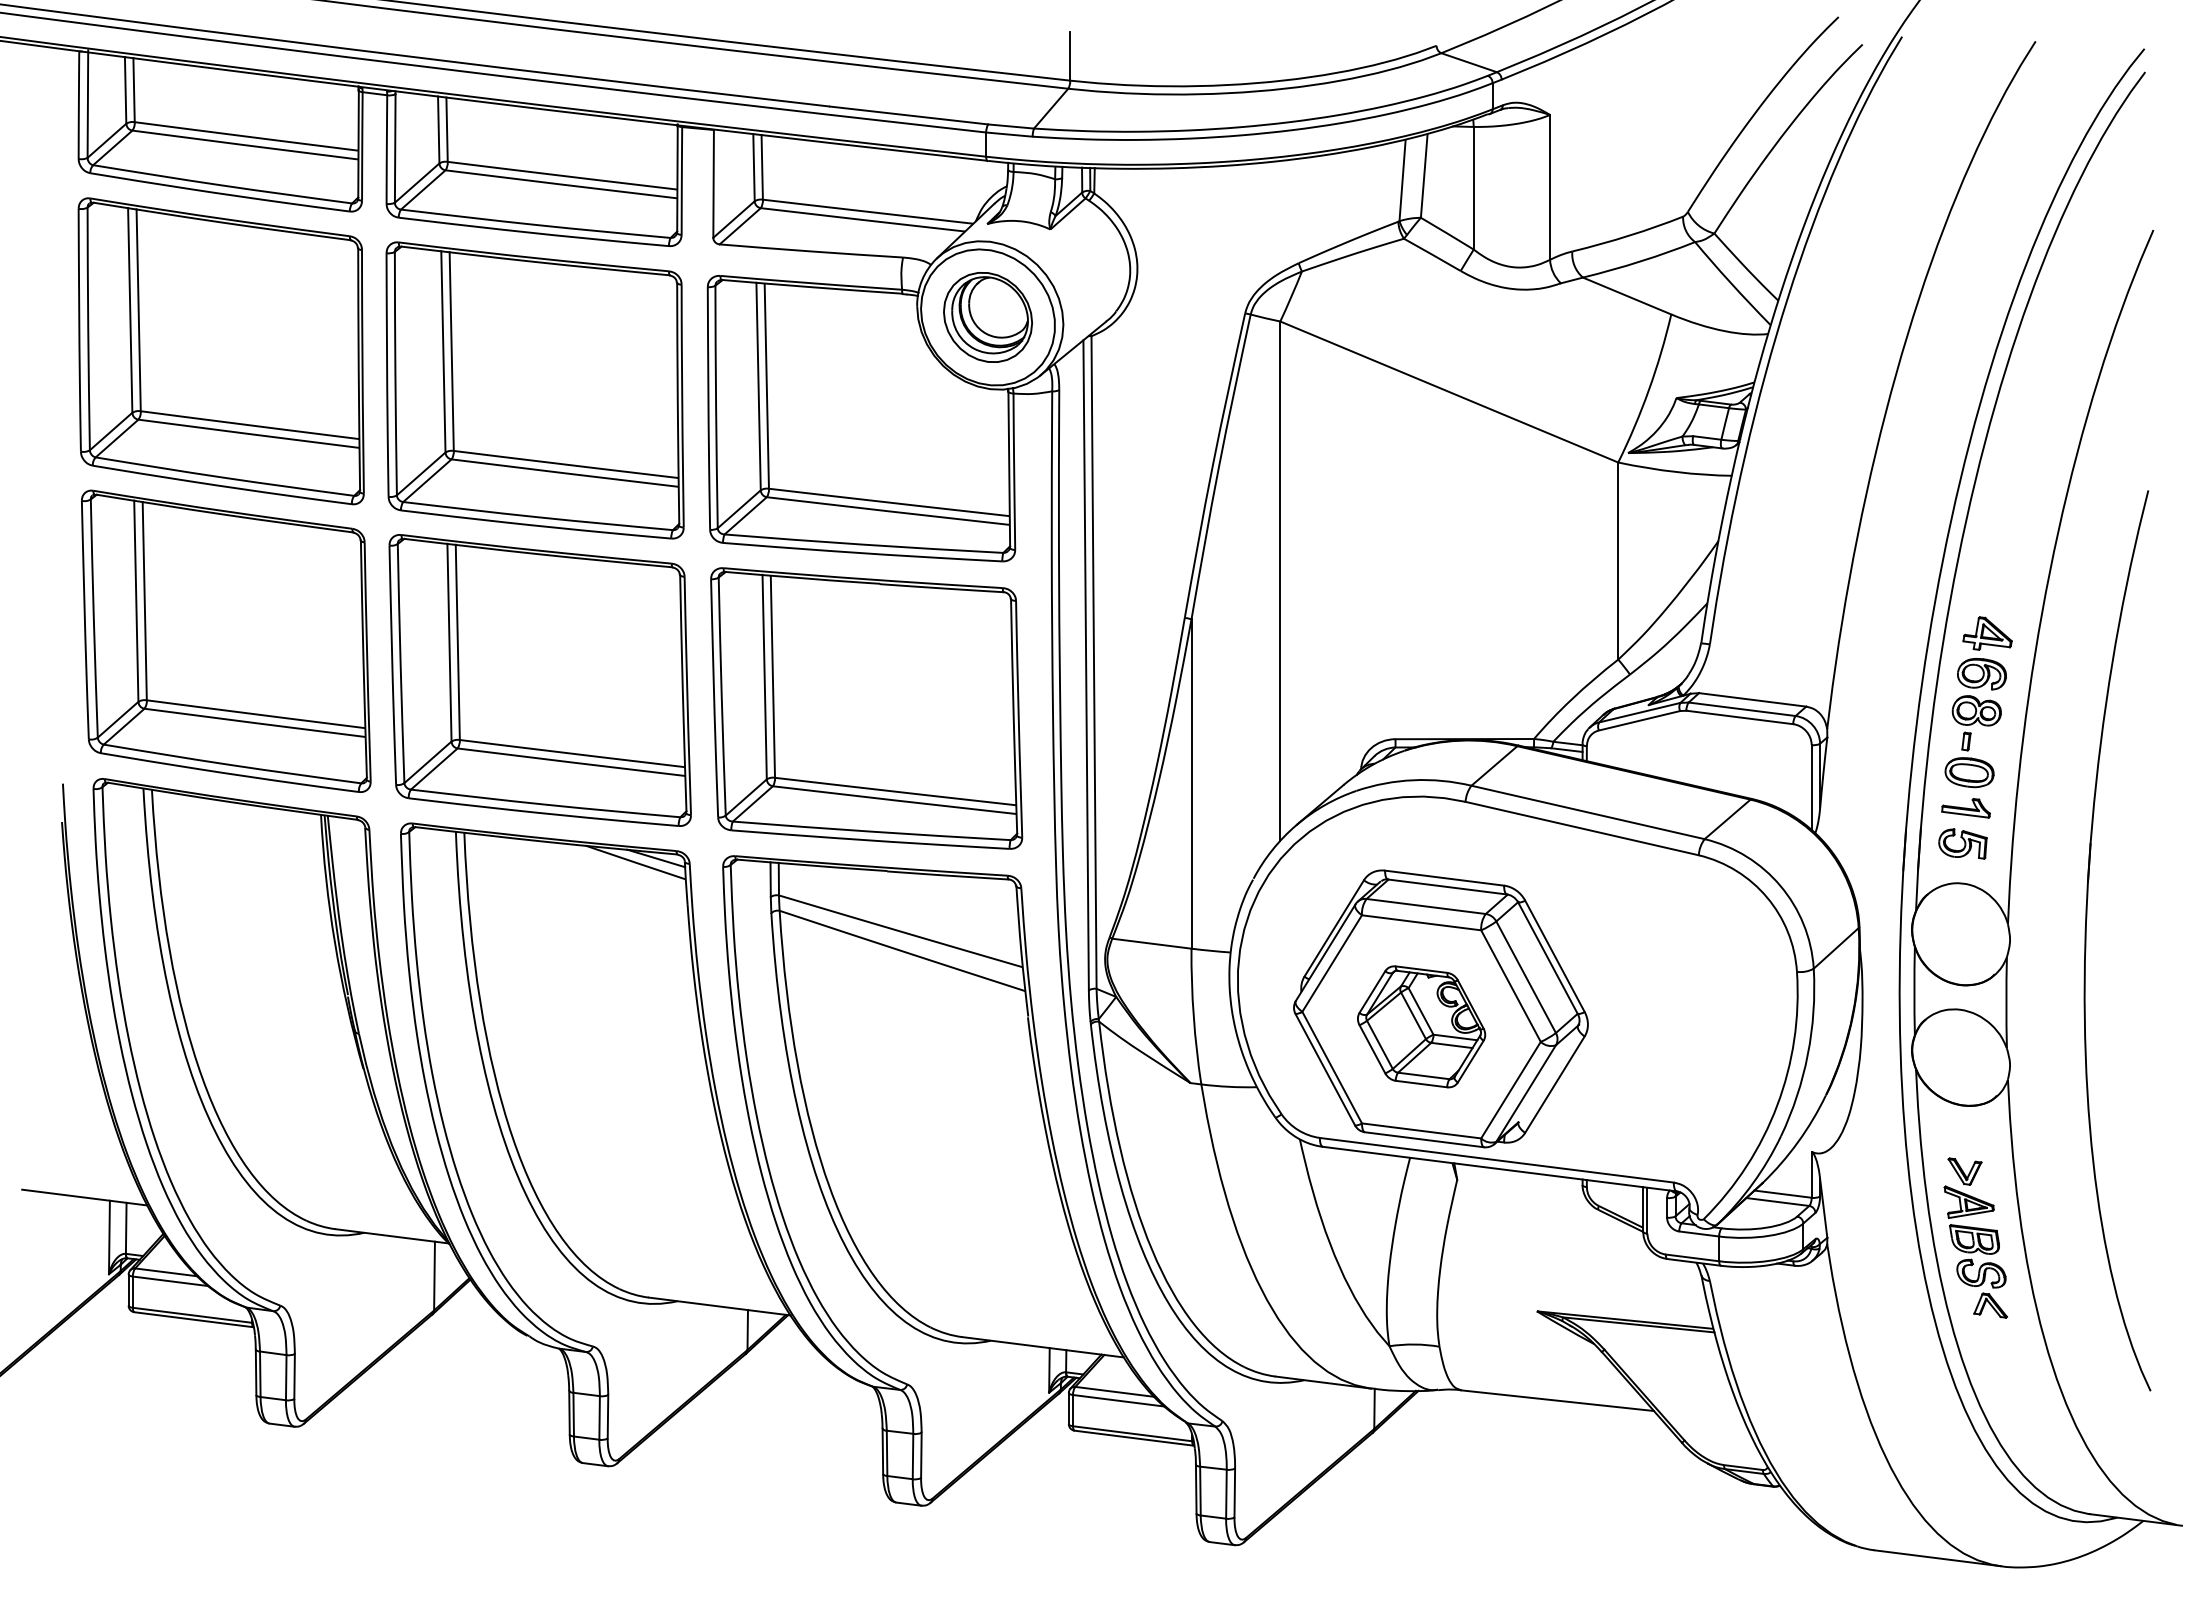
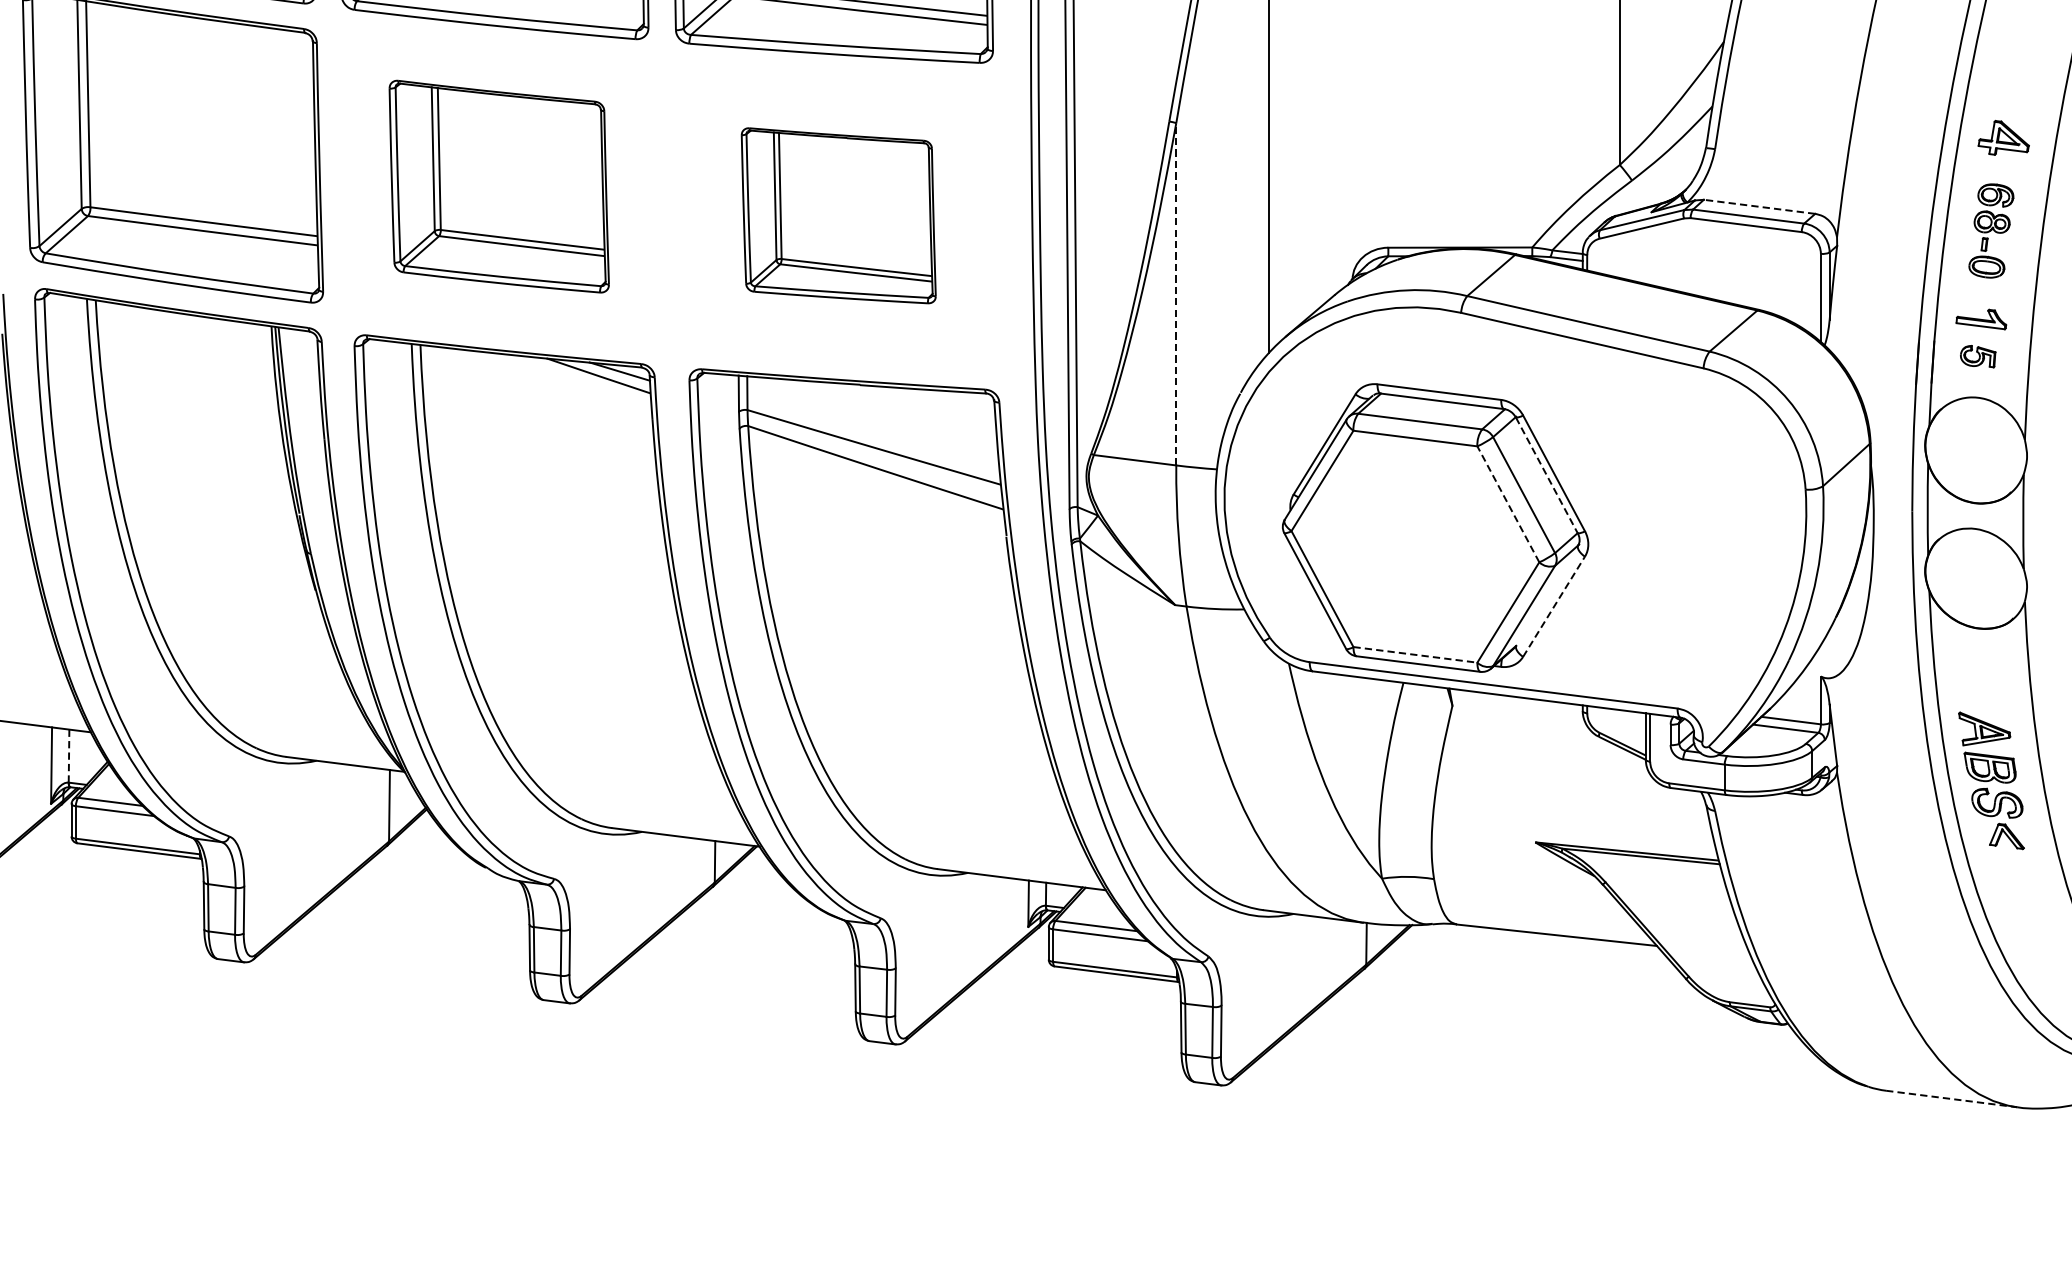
part: (539, 680) -> (498, 186), size x0.7
line: (1752, 699) -> (1759, 206), solid -> dashed
part: (866, 708) -> (838, 215), size x0.6
part: (1975, 723) -> (1991, 231), size x0.7
line: (1191, 784) -> (1176, 294), solid -> dashed
part: (1962, 843) -> (1977, 356), size x0.7
line: (1548, 958) -> (1547, 475), solid -> dashed
line: (1510, 985) -> (1507, 503), solid -> dashed
part: (1421, 1026) -> (1415, 546), removed
line: (1554, 1084) -> (1553, 606), solid -> dashed
line: (1422, 1130) -> (1416, 654), solid -> dashed
part: (1964, 1171) -> (1979, 697), removed
line: (126, 1228) -> (69, 756), solid -> dashed
line: (1937, 1558) -> (1951, 1099), solid -> dashed

